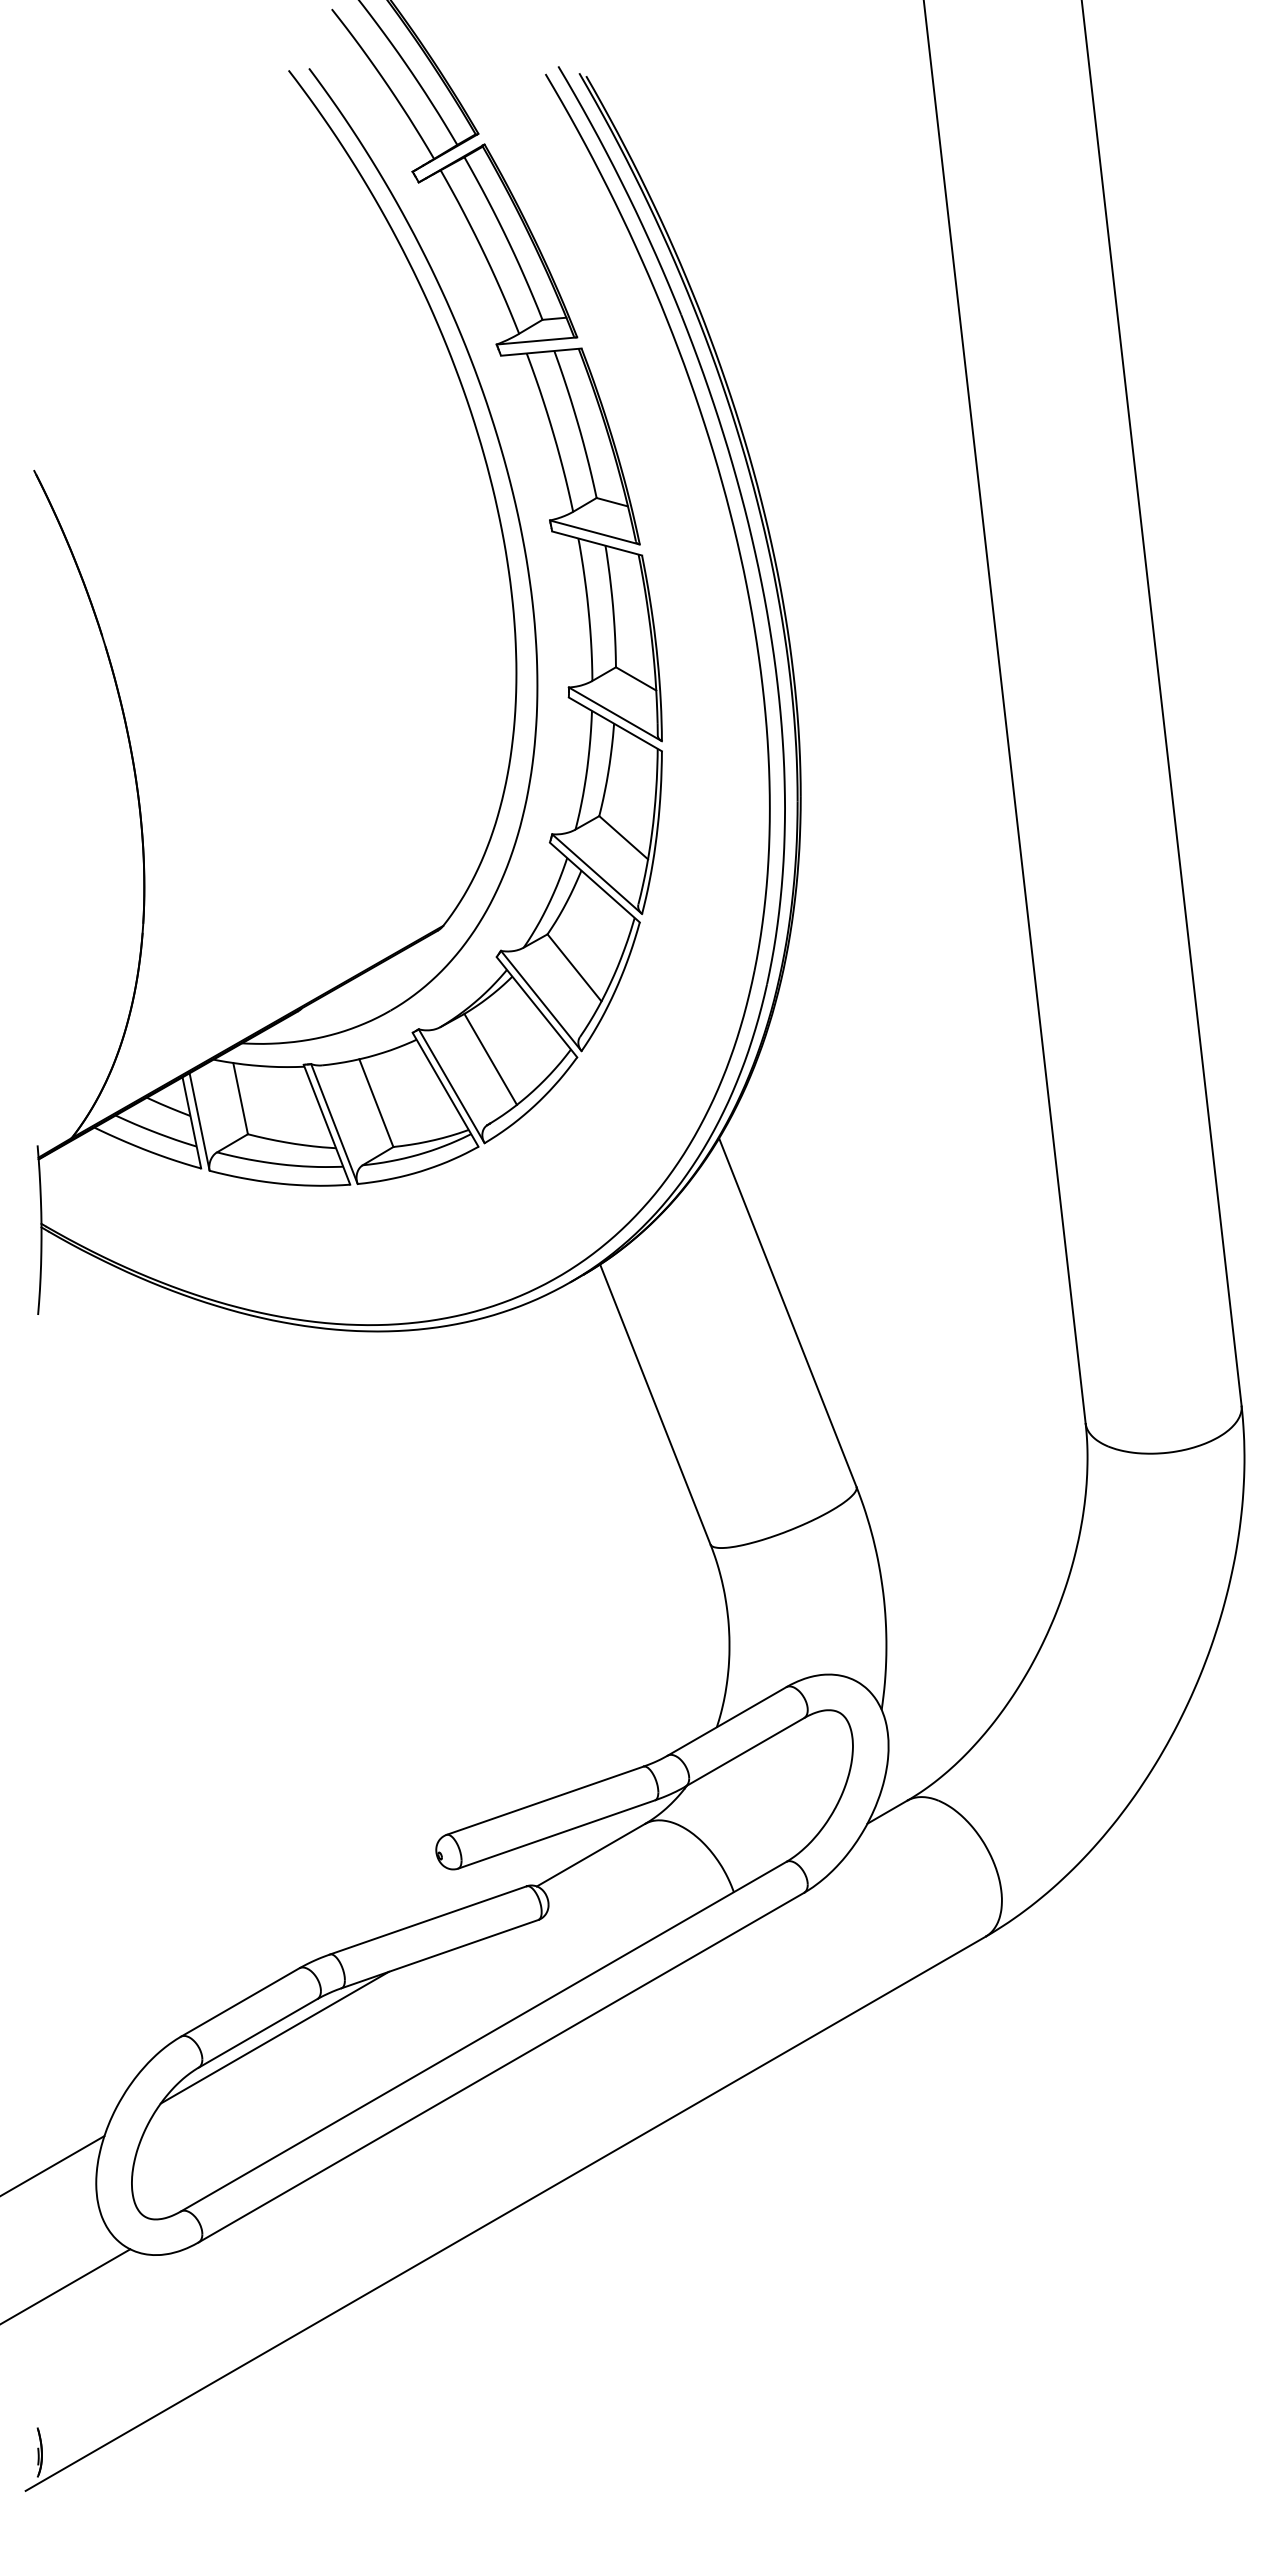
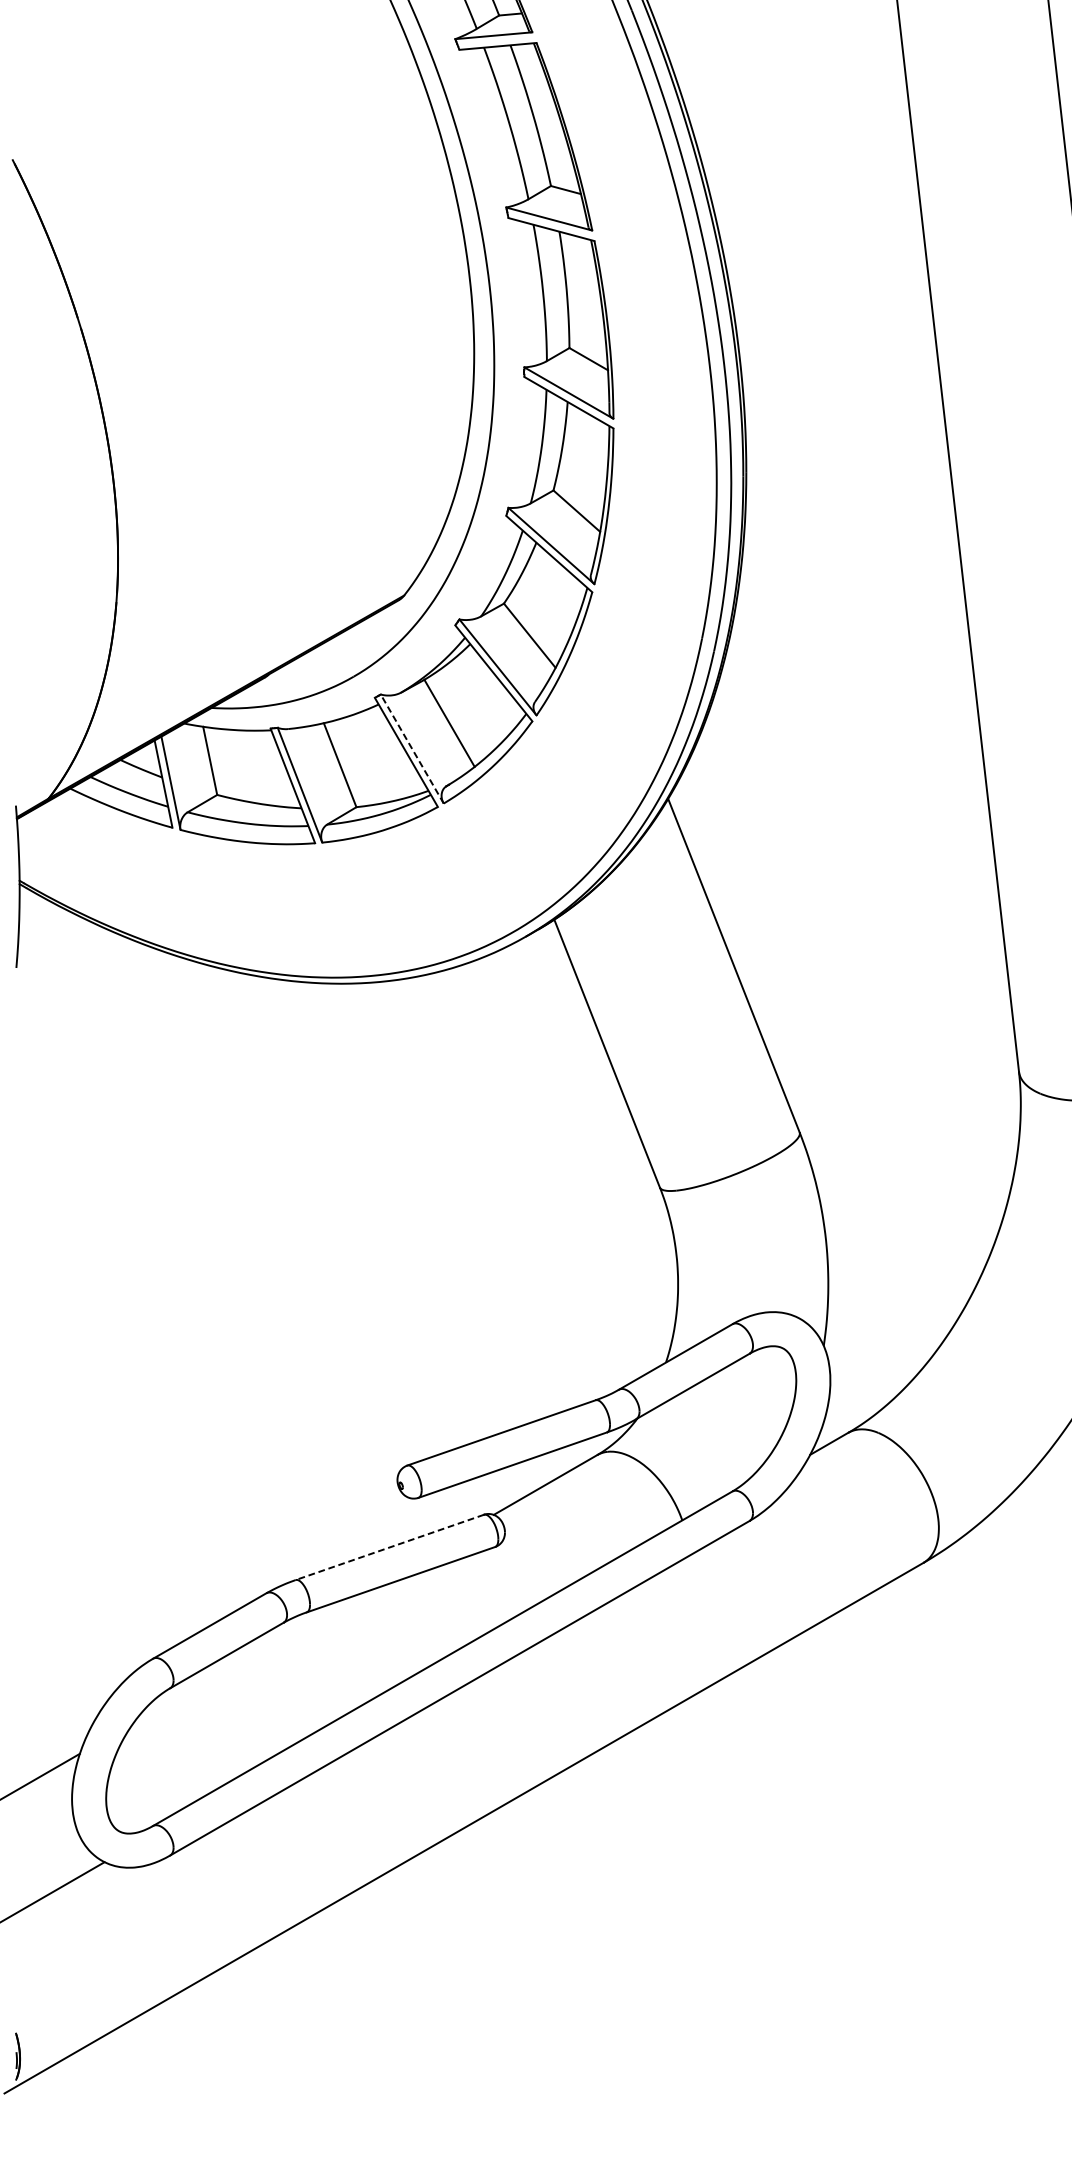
line: (451, 1086) -> (412, 749), solid -> dashed
line: (427, 1920) -> (389, 1547), solid -> dashed
line: (274, 2037) -> (242, 1659), removed

